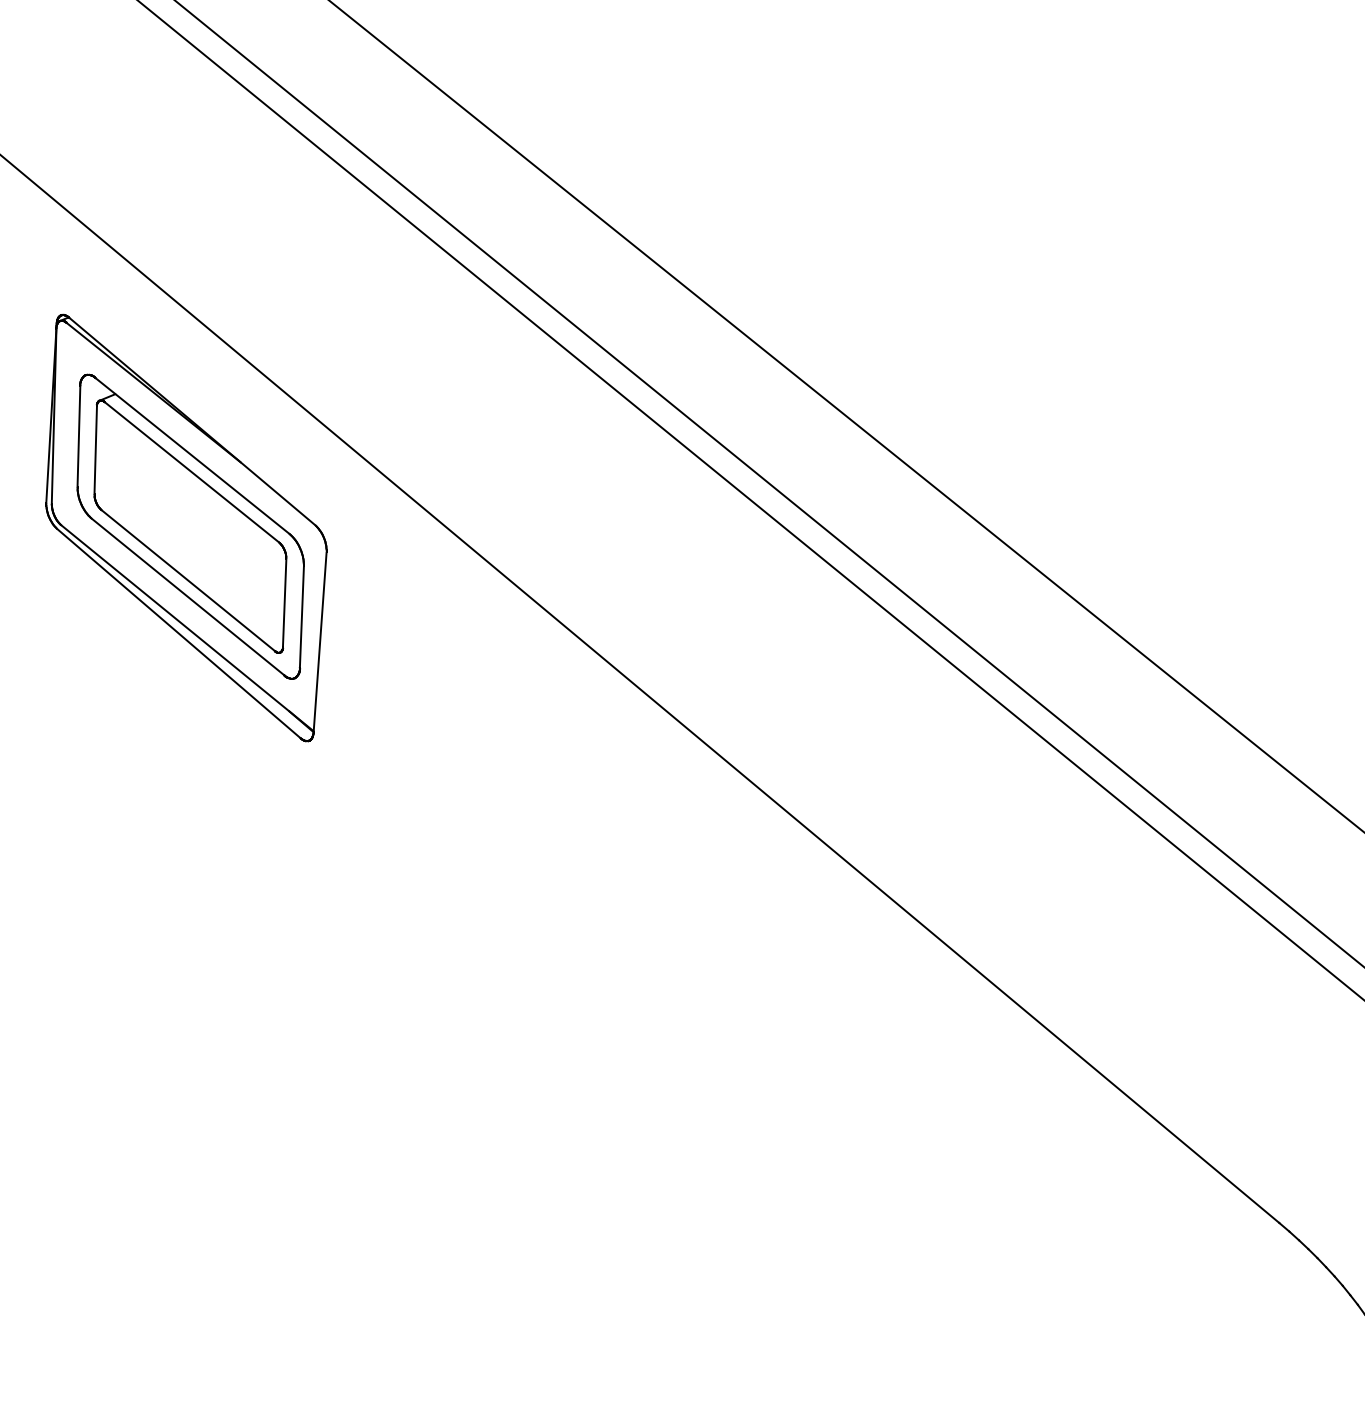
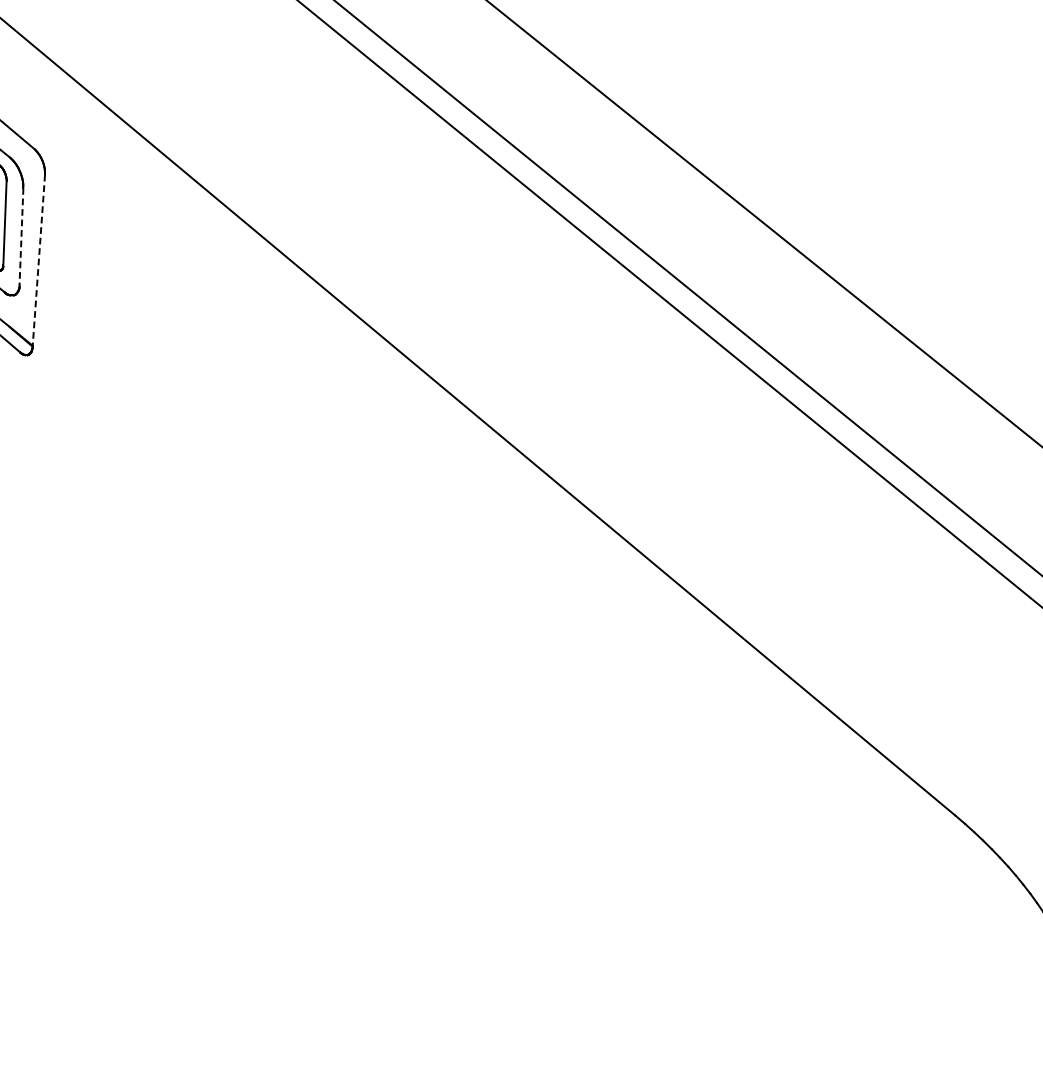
line: (301, 616) -> (21, 236), solid -> dashed
line: (320, 642) -> (39, 260), solid -> dashed

